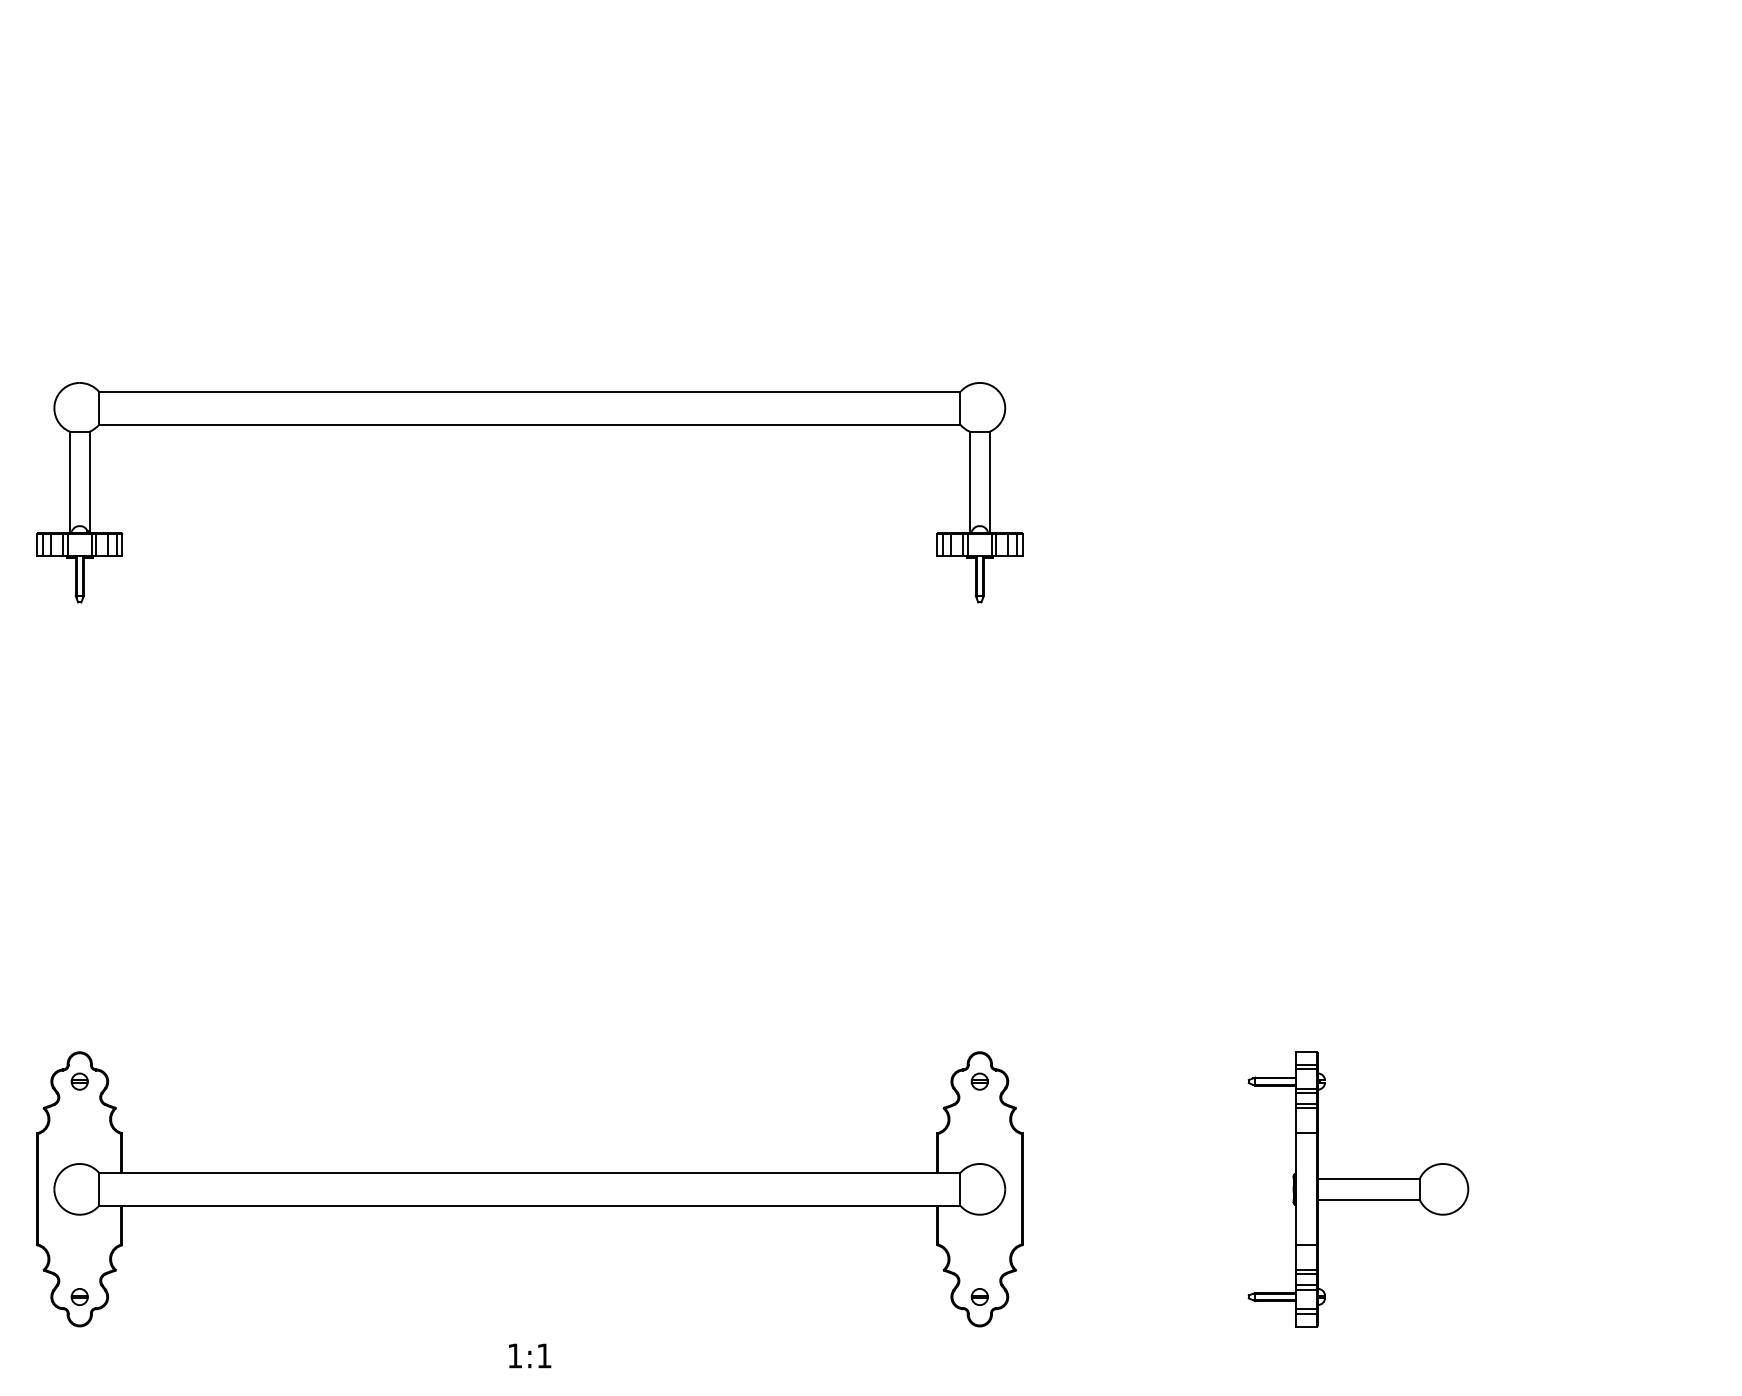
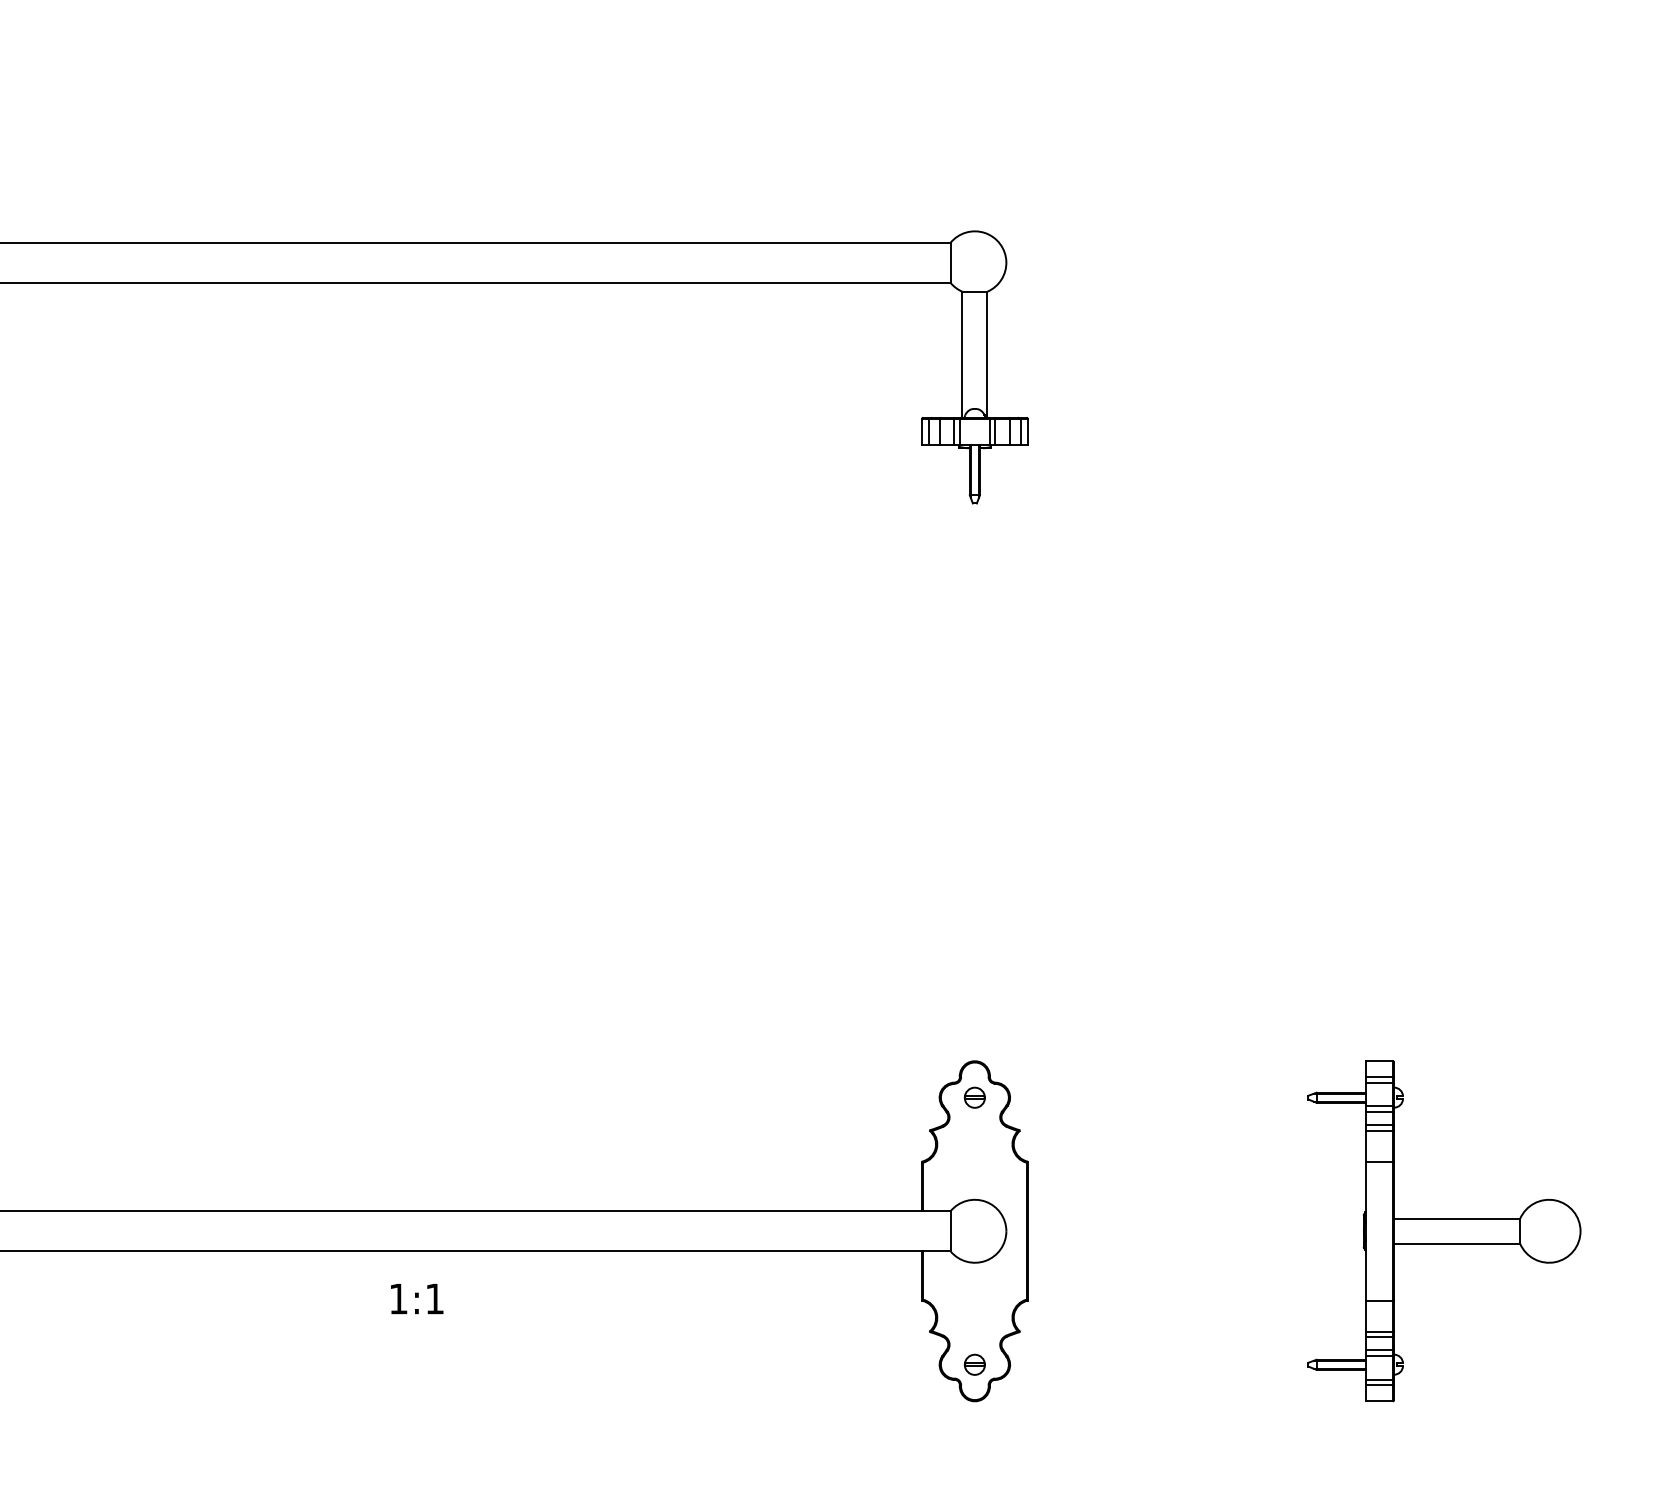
text: (530, 1355) -> (417, 1298), moved

